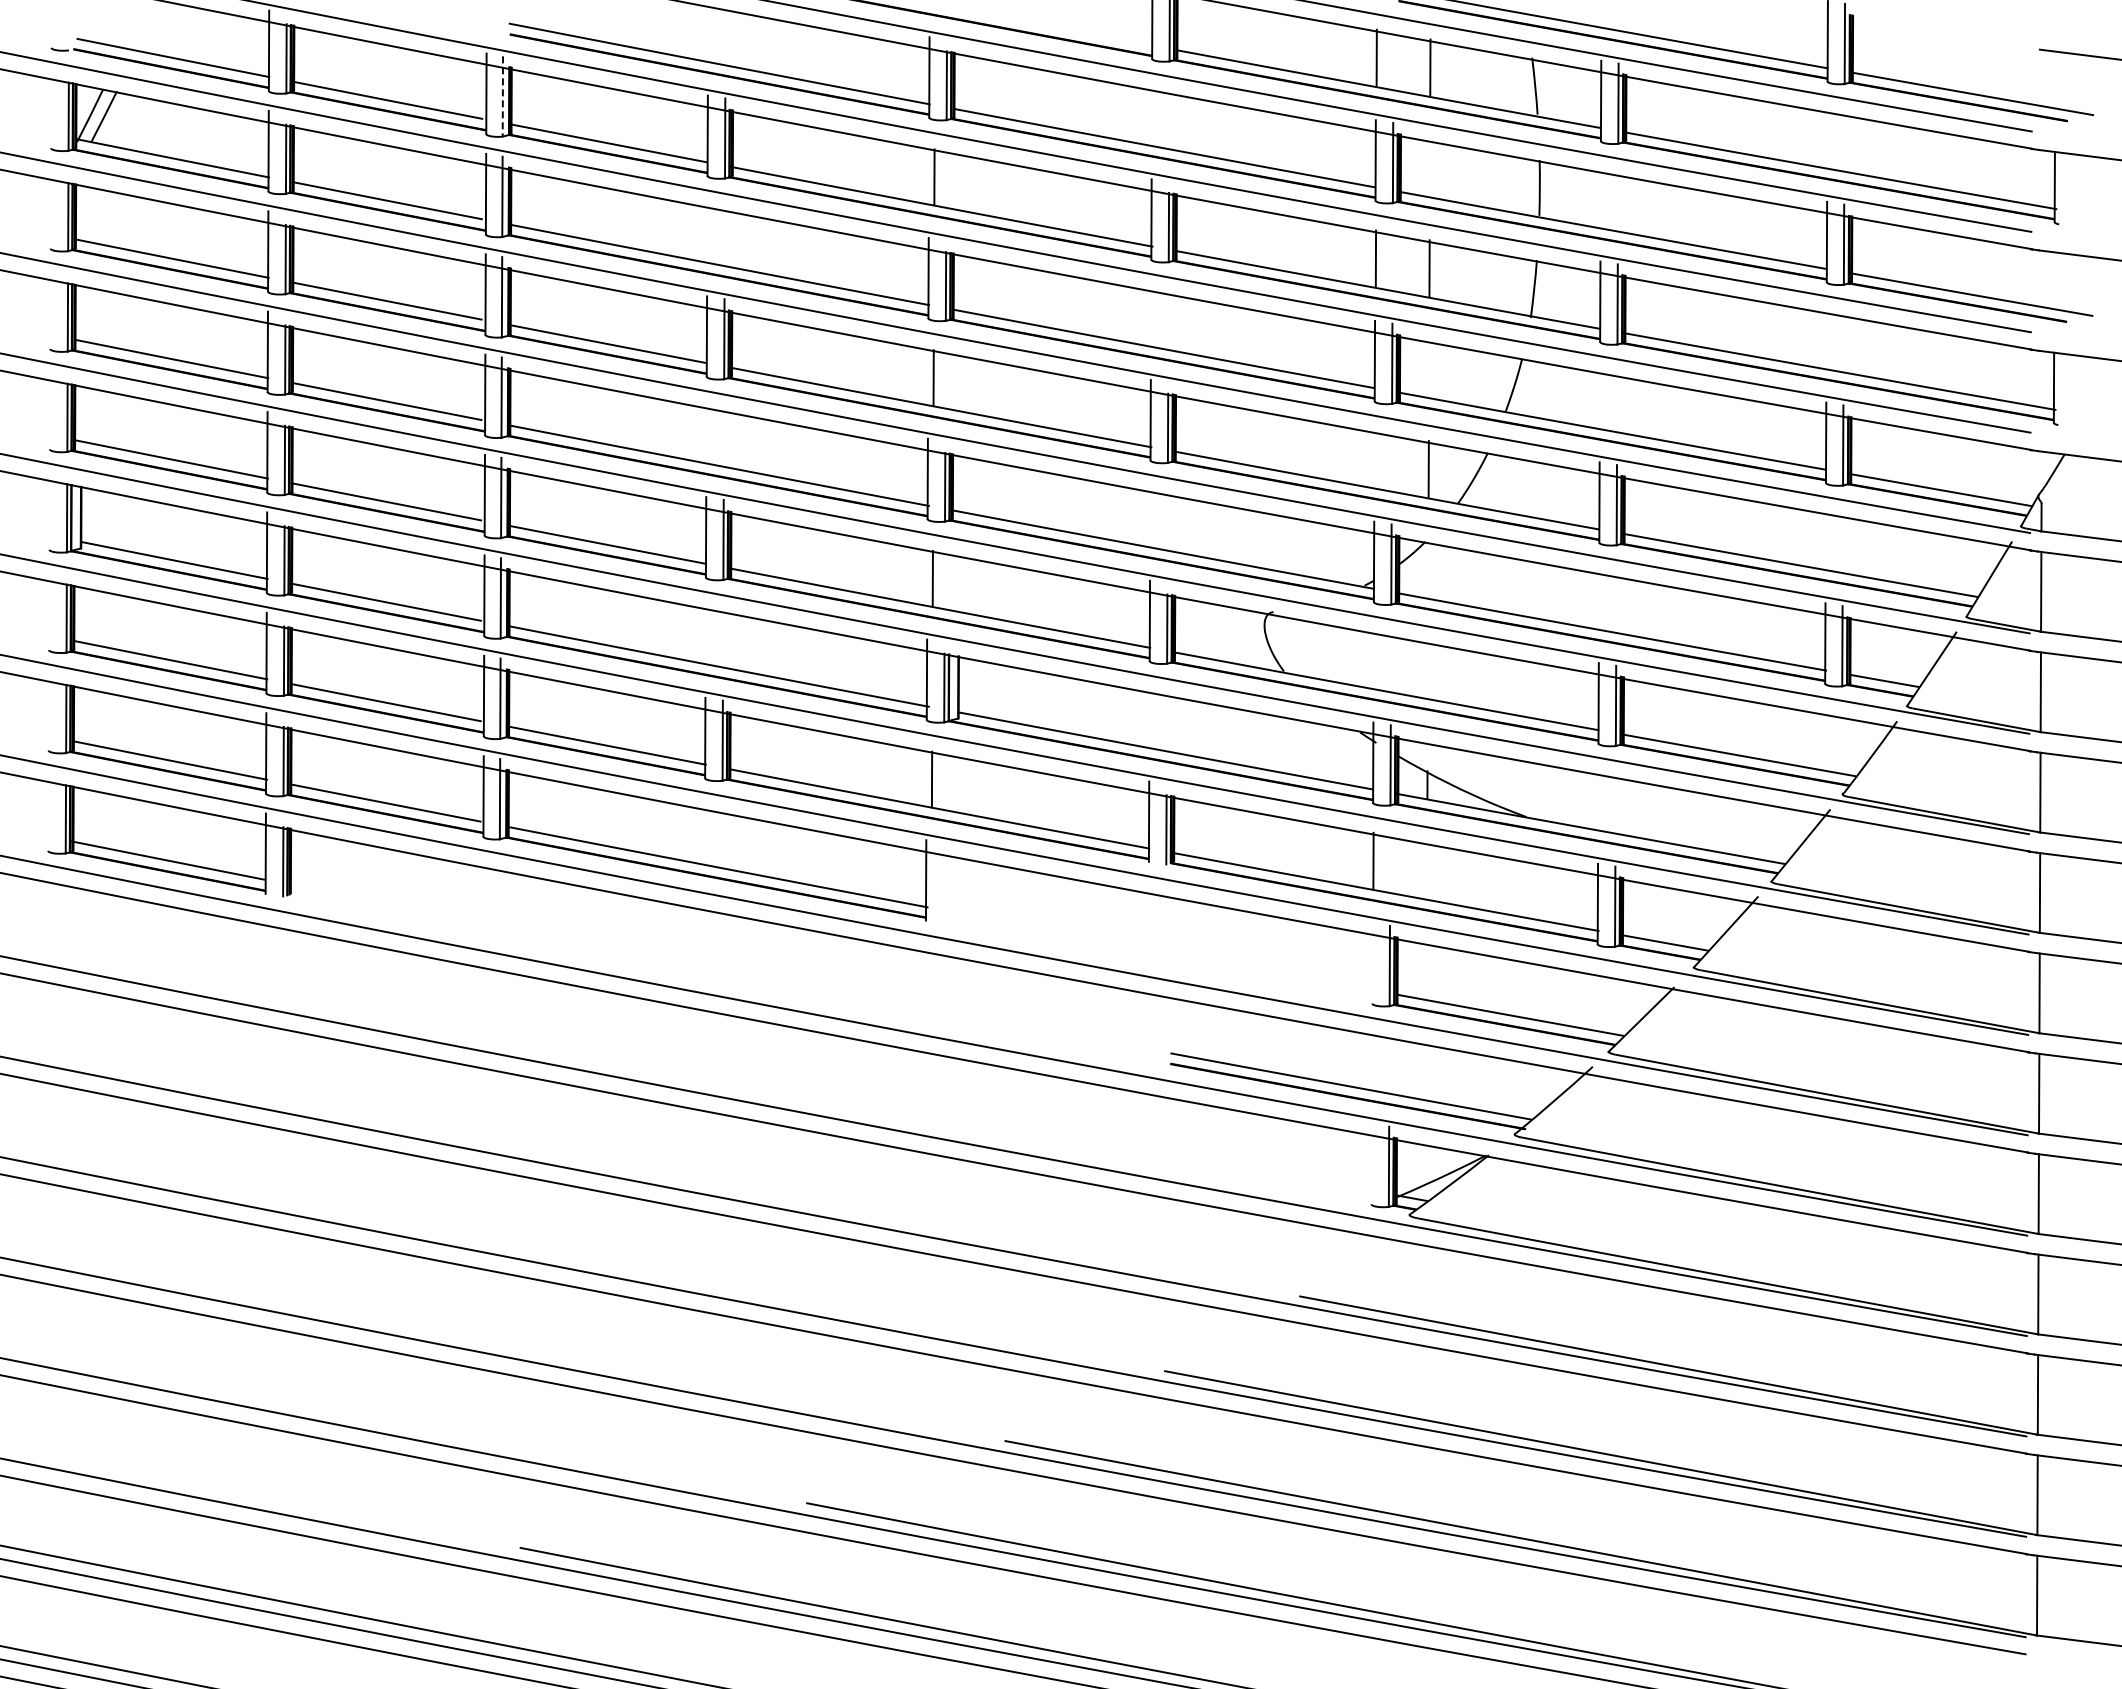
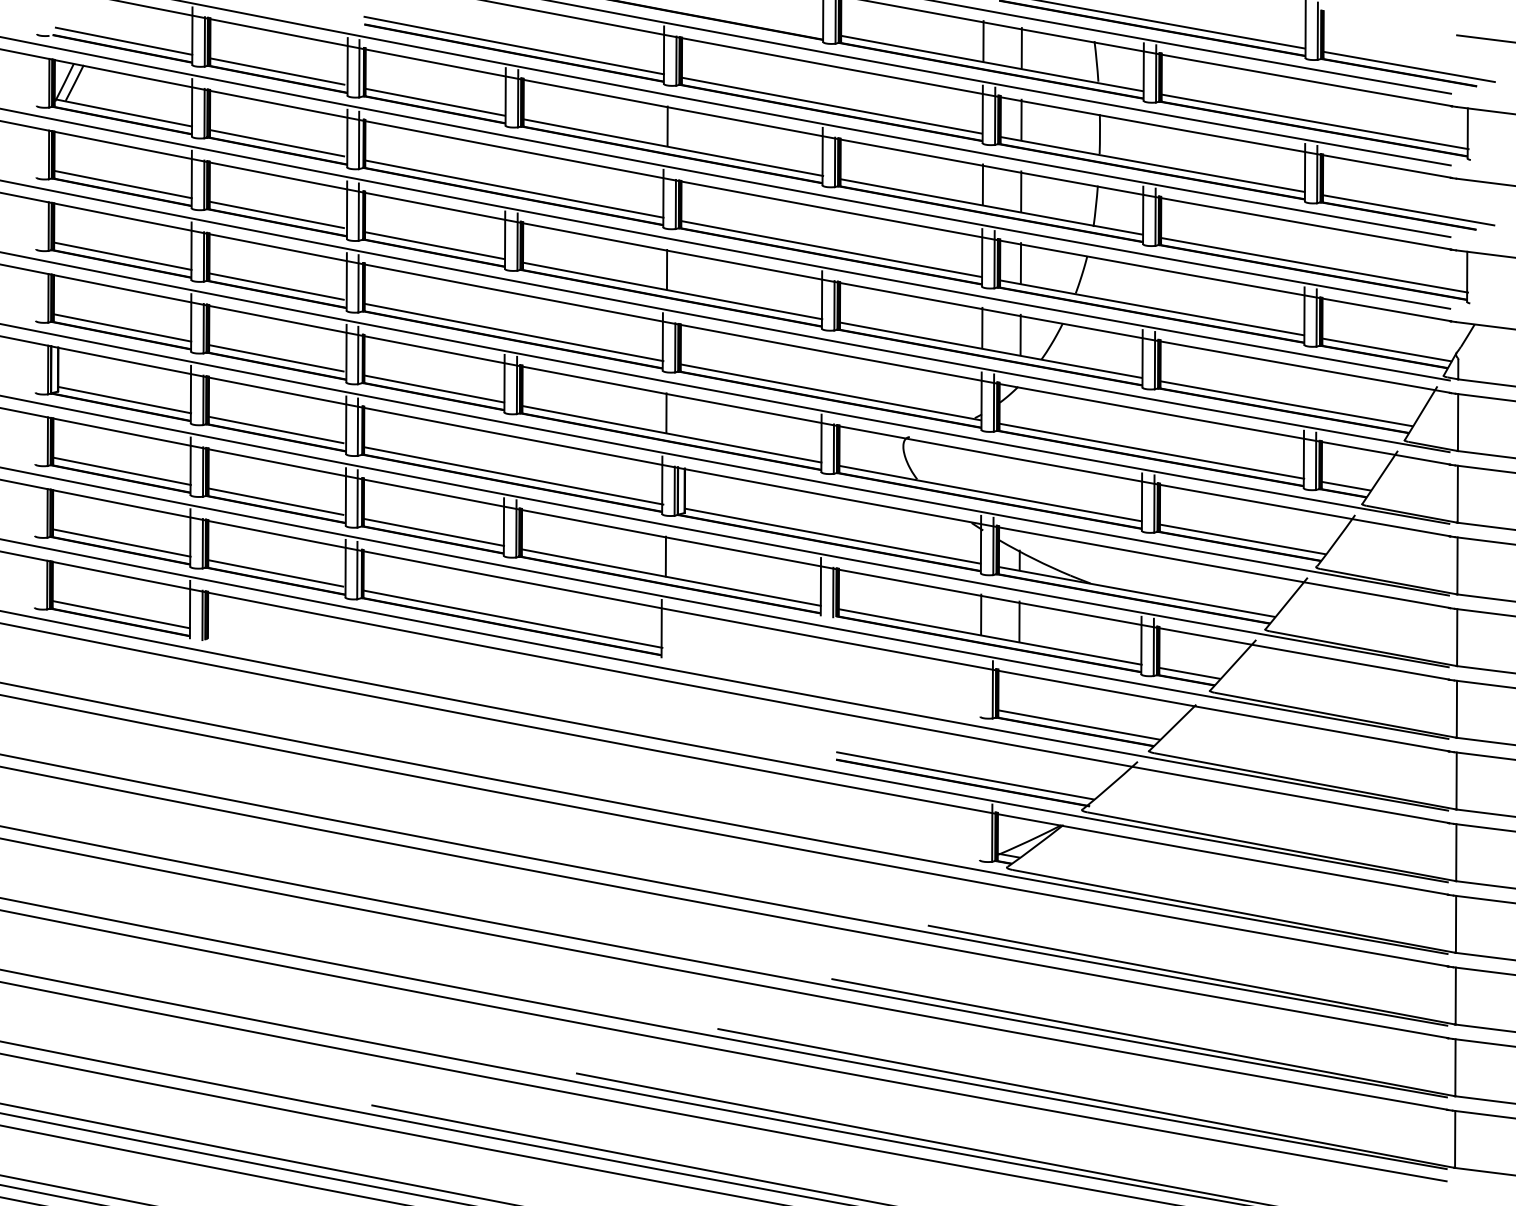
line: (502, 97) -> (359, 69), dashed -> solid
line: (1429, 167) -> (1021, 119), added
line: (1429, 368) -> (1021, 263), added
line: (1375, 459) -> (982, 328), added
line: (1427, 870) -> (1019, 621), added

